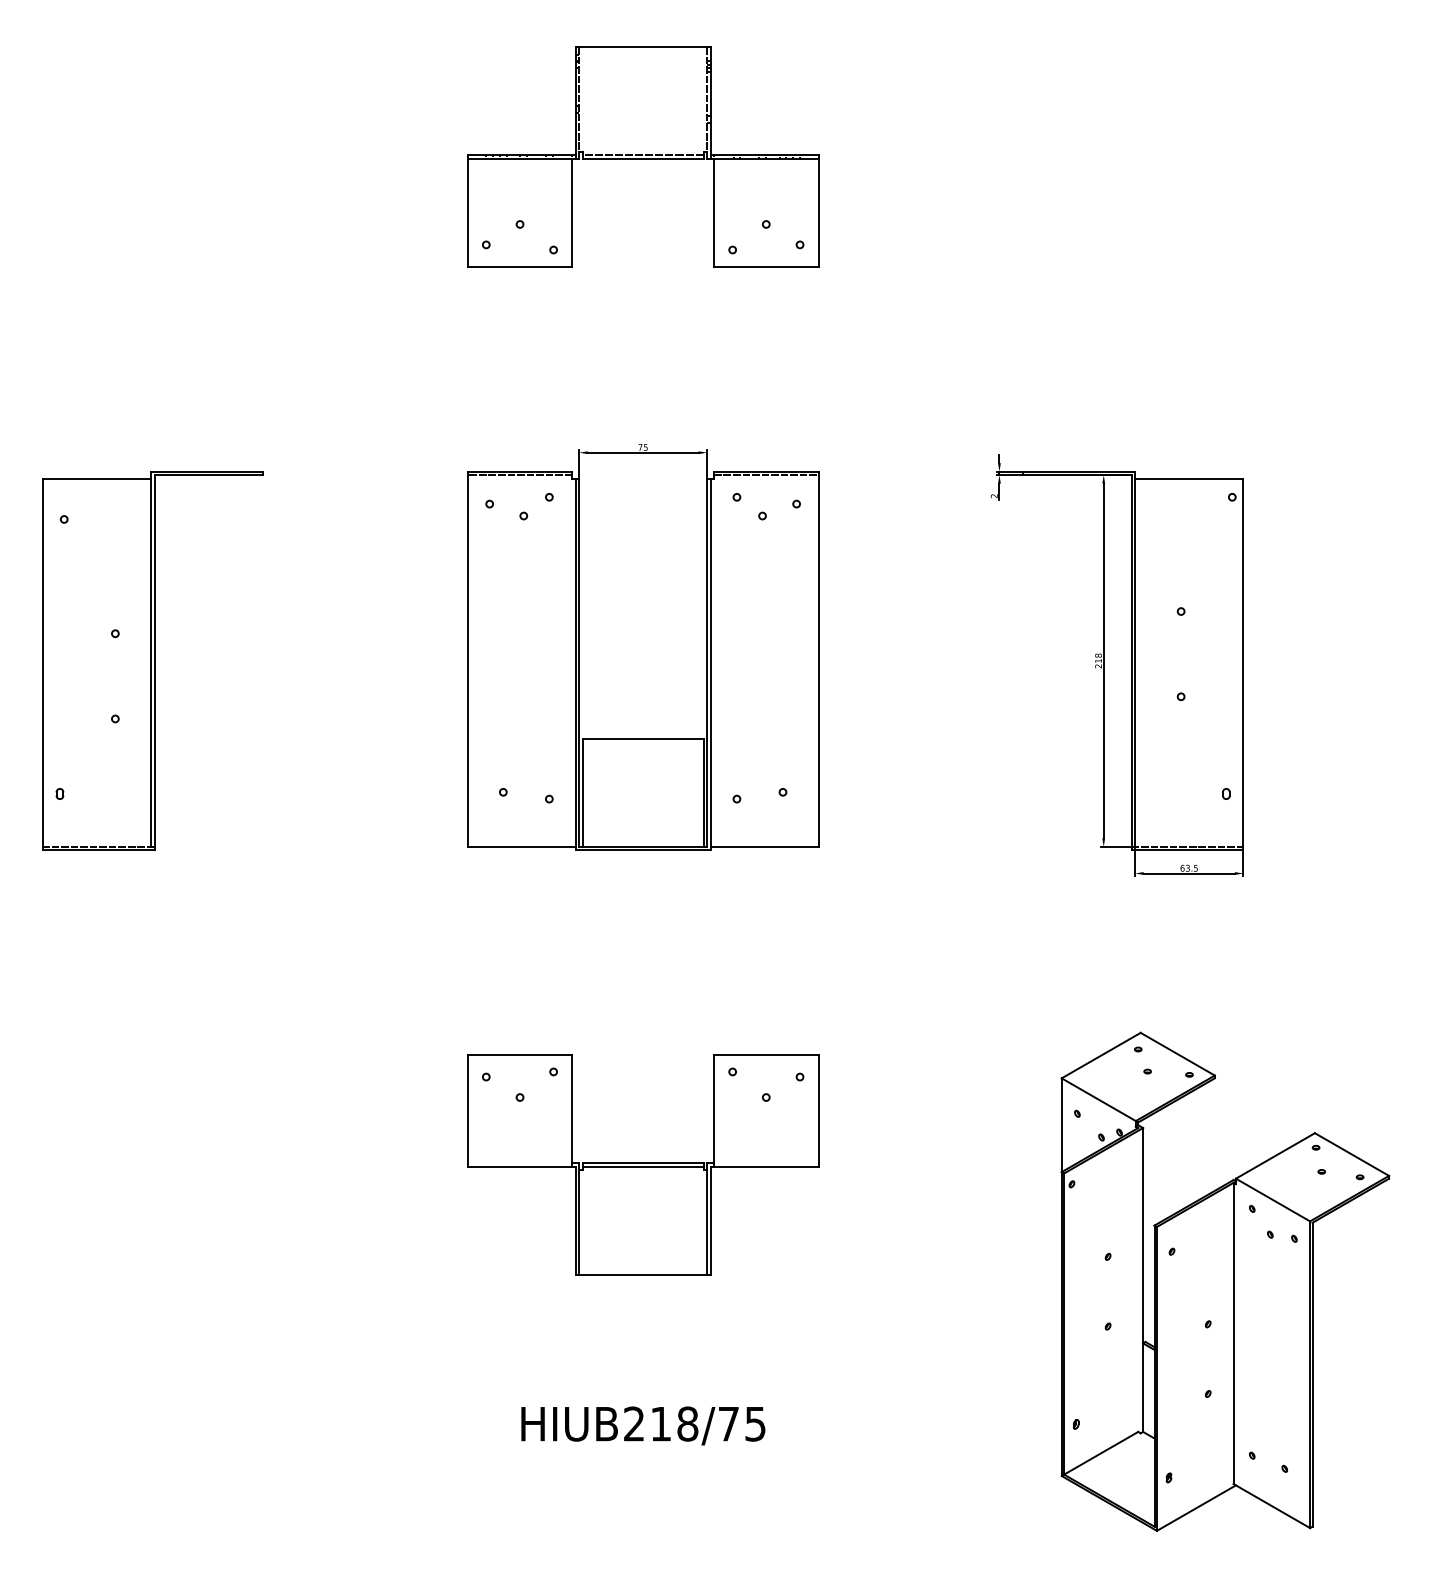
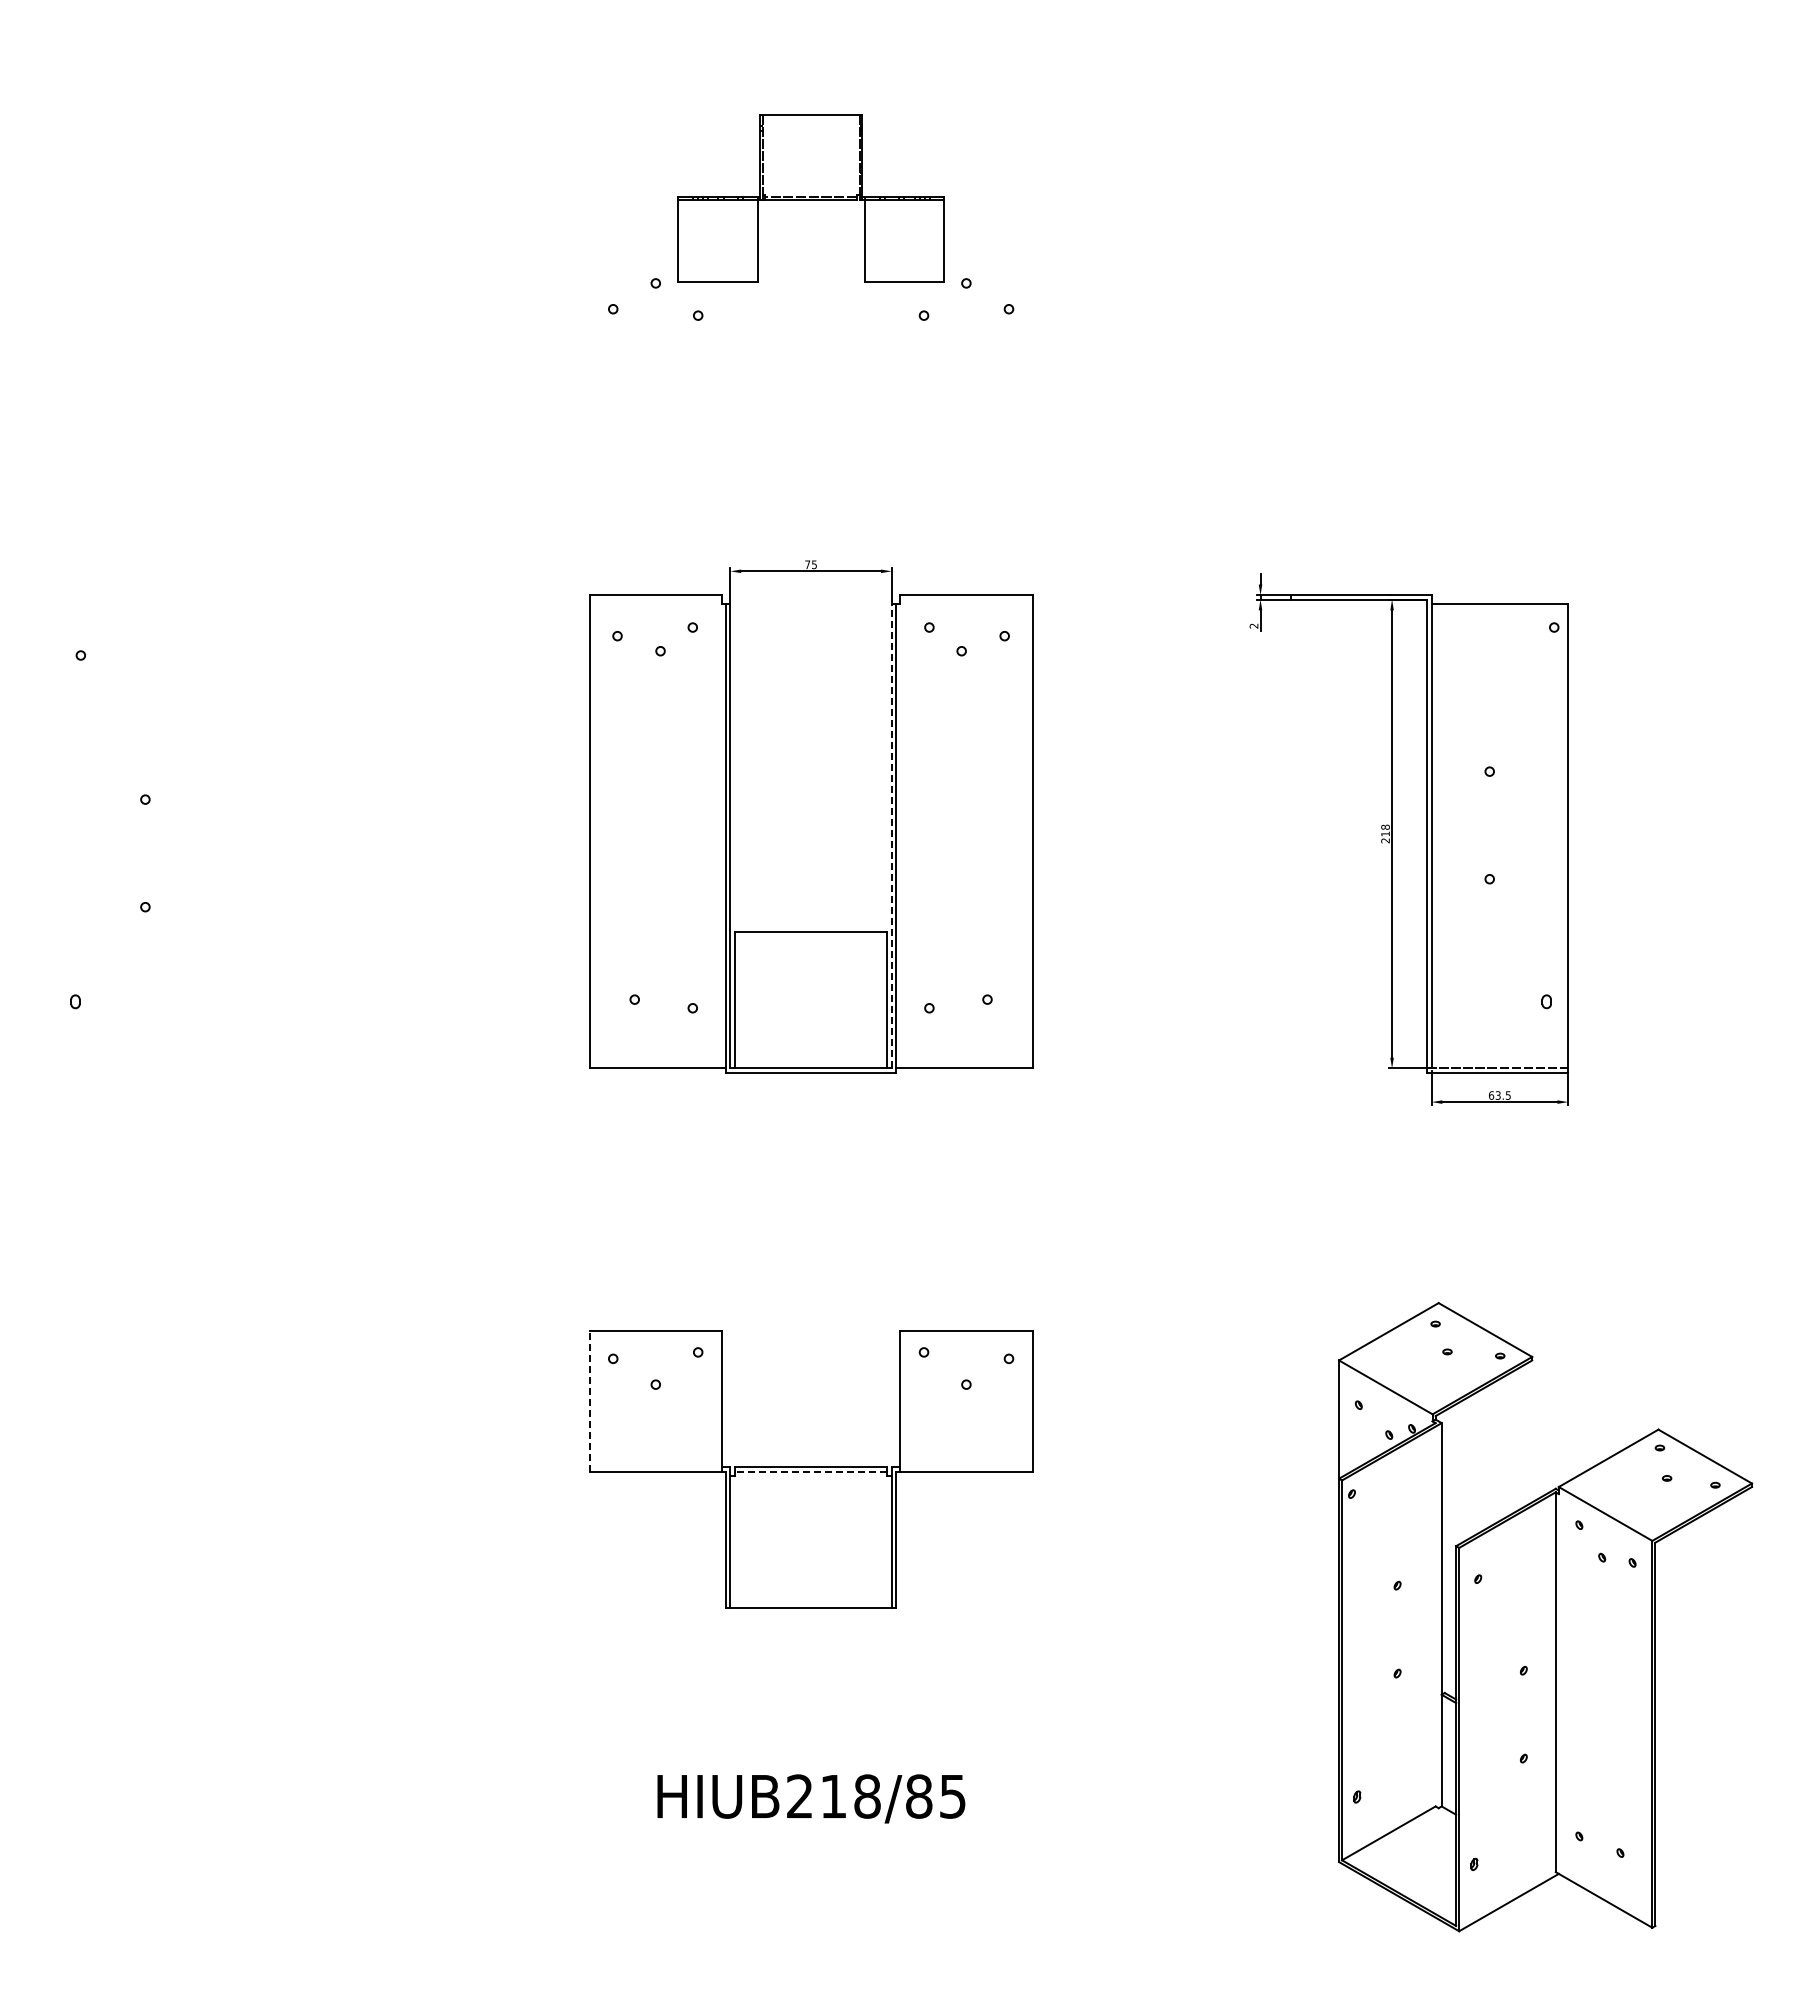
part: (643, 157) -> (811, 198), size x0.6
line: (519, 475) -> (655, 599), removed
line: (766, 475) -> (966, 599), removed
part: (152, 660) -> (192, 833), removed
line: (706, 662) -> (891, 835), solid -> dashed
line: (467, 1110) -> (589, 1400), solid -> dashed
line: (642, 1166) -> (810, 1471), solid -> dashed
text: (729, 1424) -> (919, 1796), HIUB218/75 -> HIUB218/85

